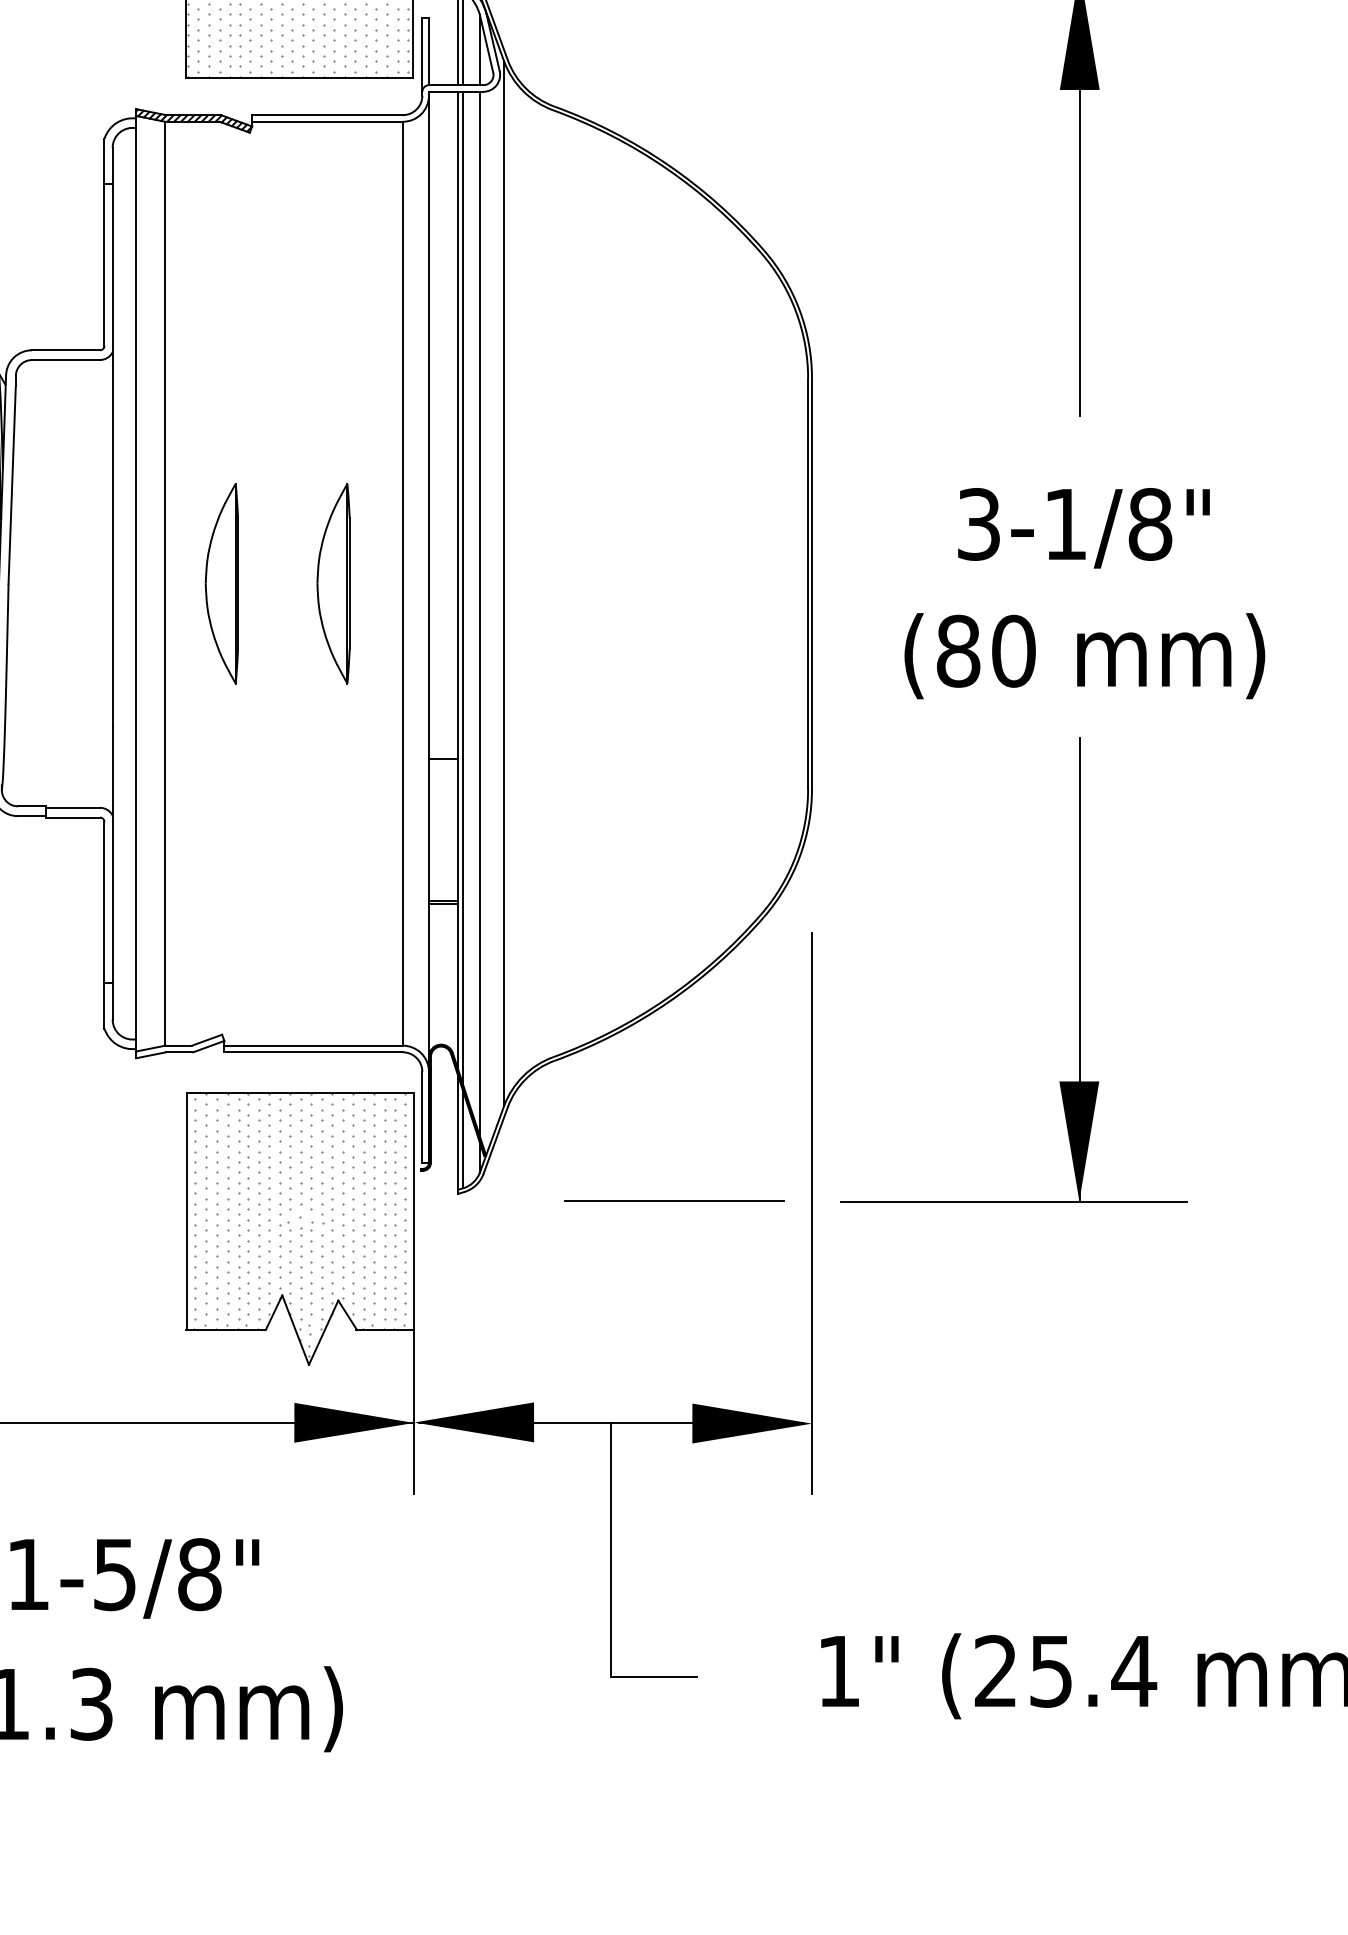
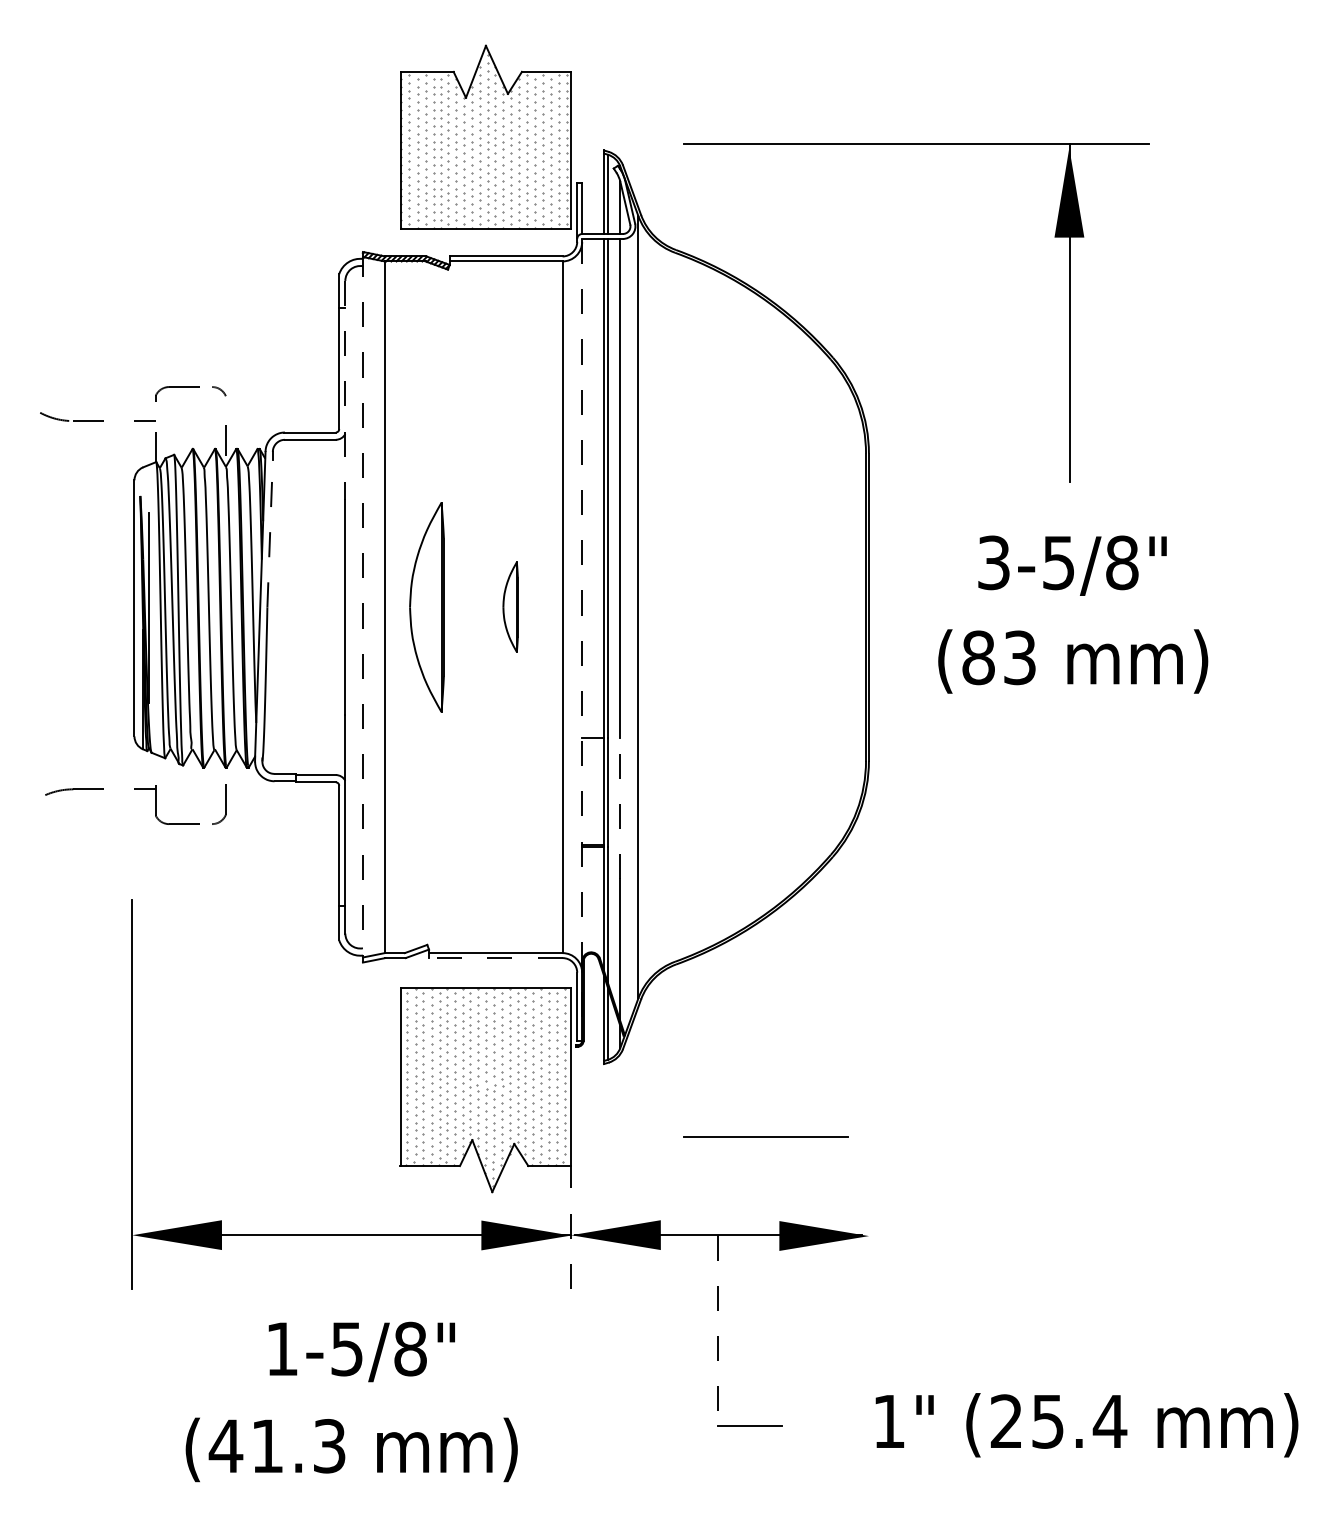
line: (112, 294) -> (345, 390), solid -> dashed
line: (12, 485) -> (270, 533), solid -> dashed
text: (1065, 525) -> (1058, 563), 3-1/8" -> 3-5/8"
part: (222, 582) -> (427, 606), size x1.4
part: (333, 582) -> (510, 606), size x0.6
line: (135, 584) -> (362, 607), solid -> dashed
line: (429, 626) -> (582, 639), solid -> dashed
text: (1013, 650) -> (1019, 657), (80 -> (83
line: (480, 852) -> (620, 808), solid -> dashed
part: (1079, 970) -> (1069, 896), removed
line: (313, 1052) -> (495, 958), solid -> dashed
line: (673, 1201) -> (765, 1136), moved
line: (811, 1213) -> (868, 1078), removed
line: (414, 1412) -> (571, 1227), solid -> dashed
line: (611, 1551) -> (718, 1331), solid -> dashed

